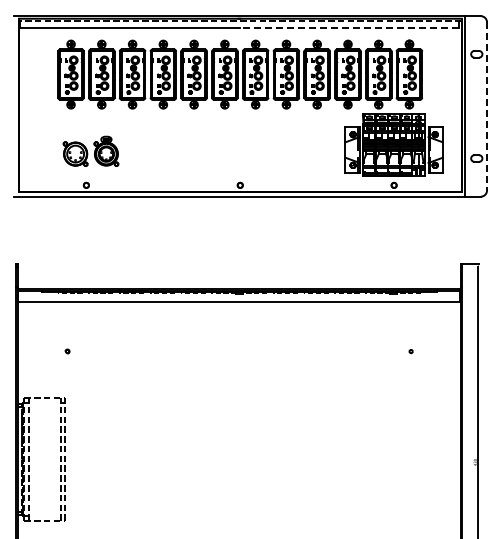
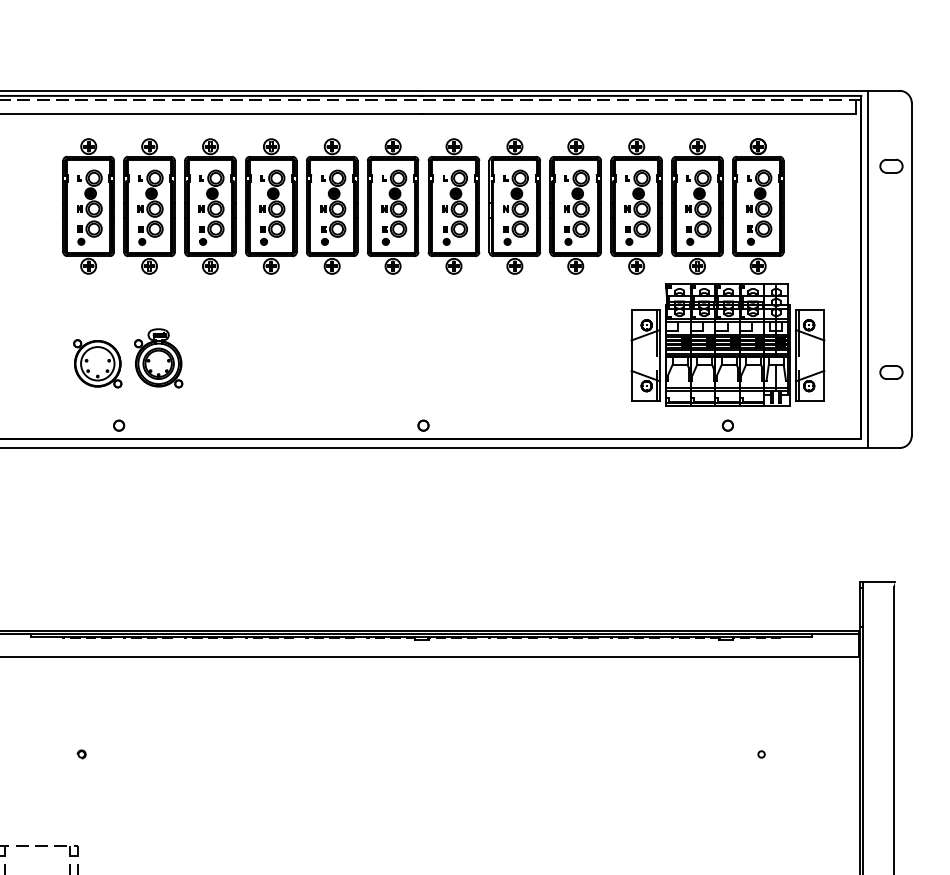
line: (348, 27) -> (637, 113), dashed -> solid
line: (487, 106) -> (912, 269), dashed -> solid

